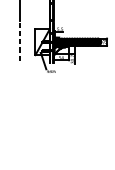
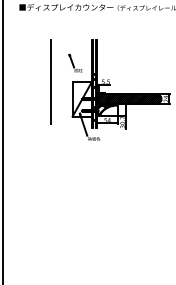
part: (37, 14) -> (75, 62), added
line: (19, 42) -> (51, 99), dashed -> solid

